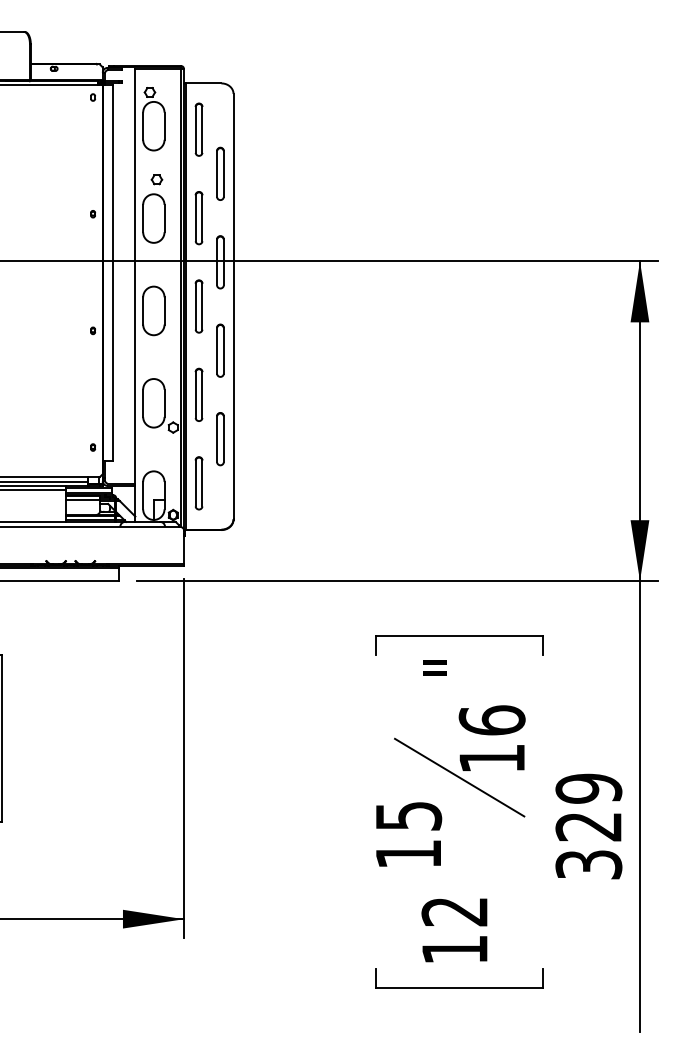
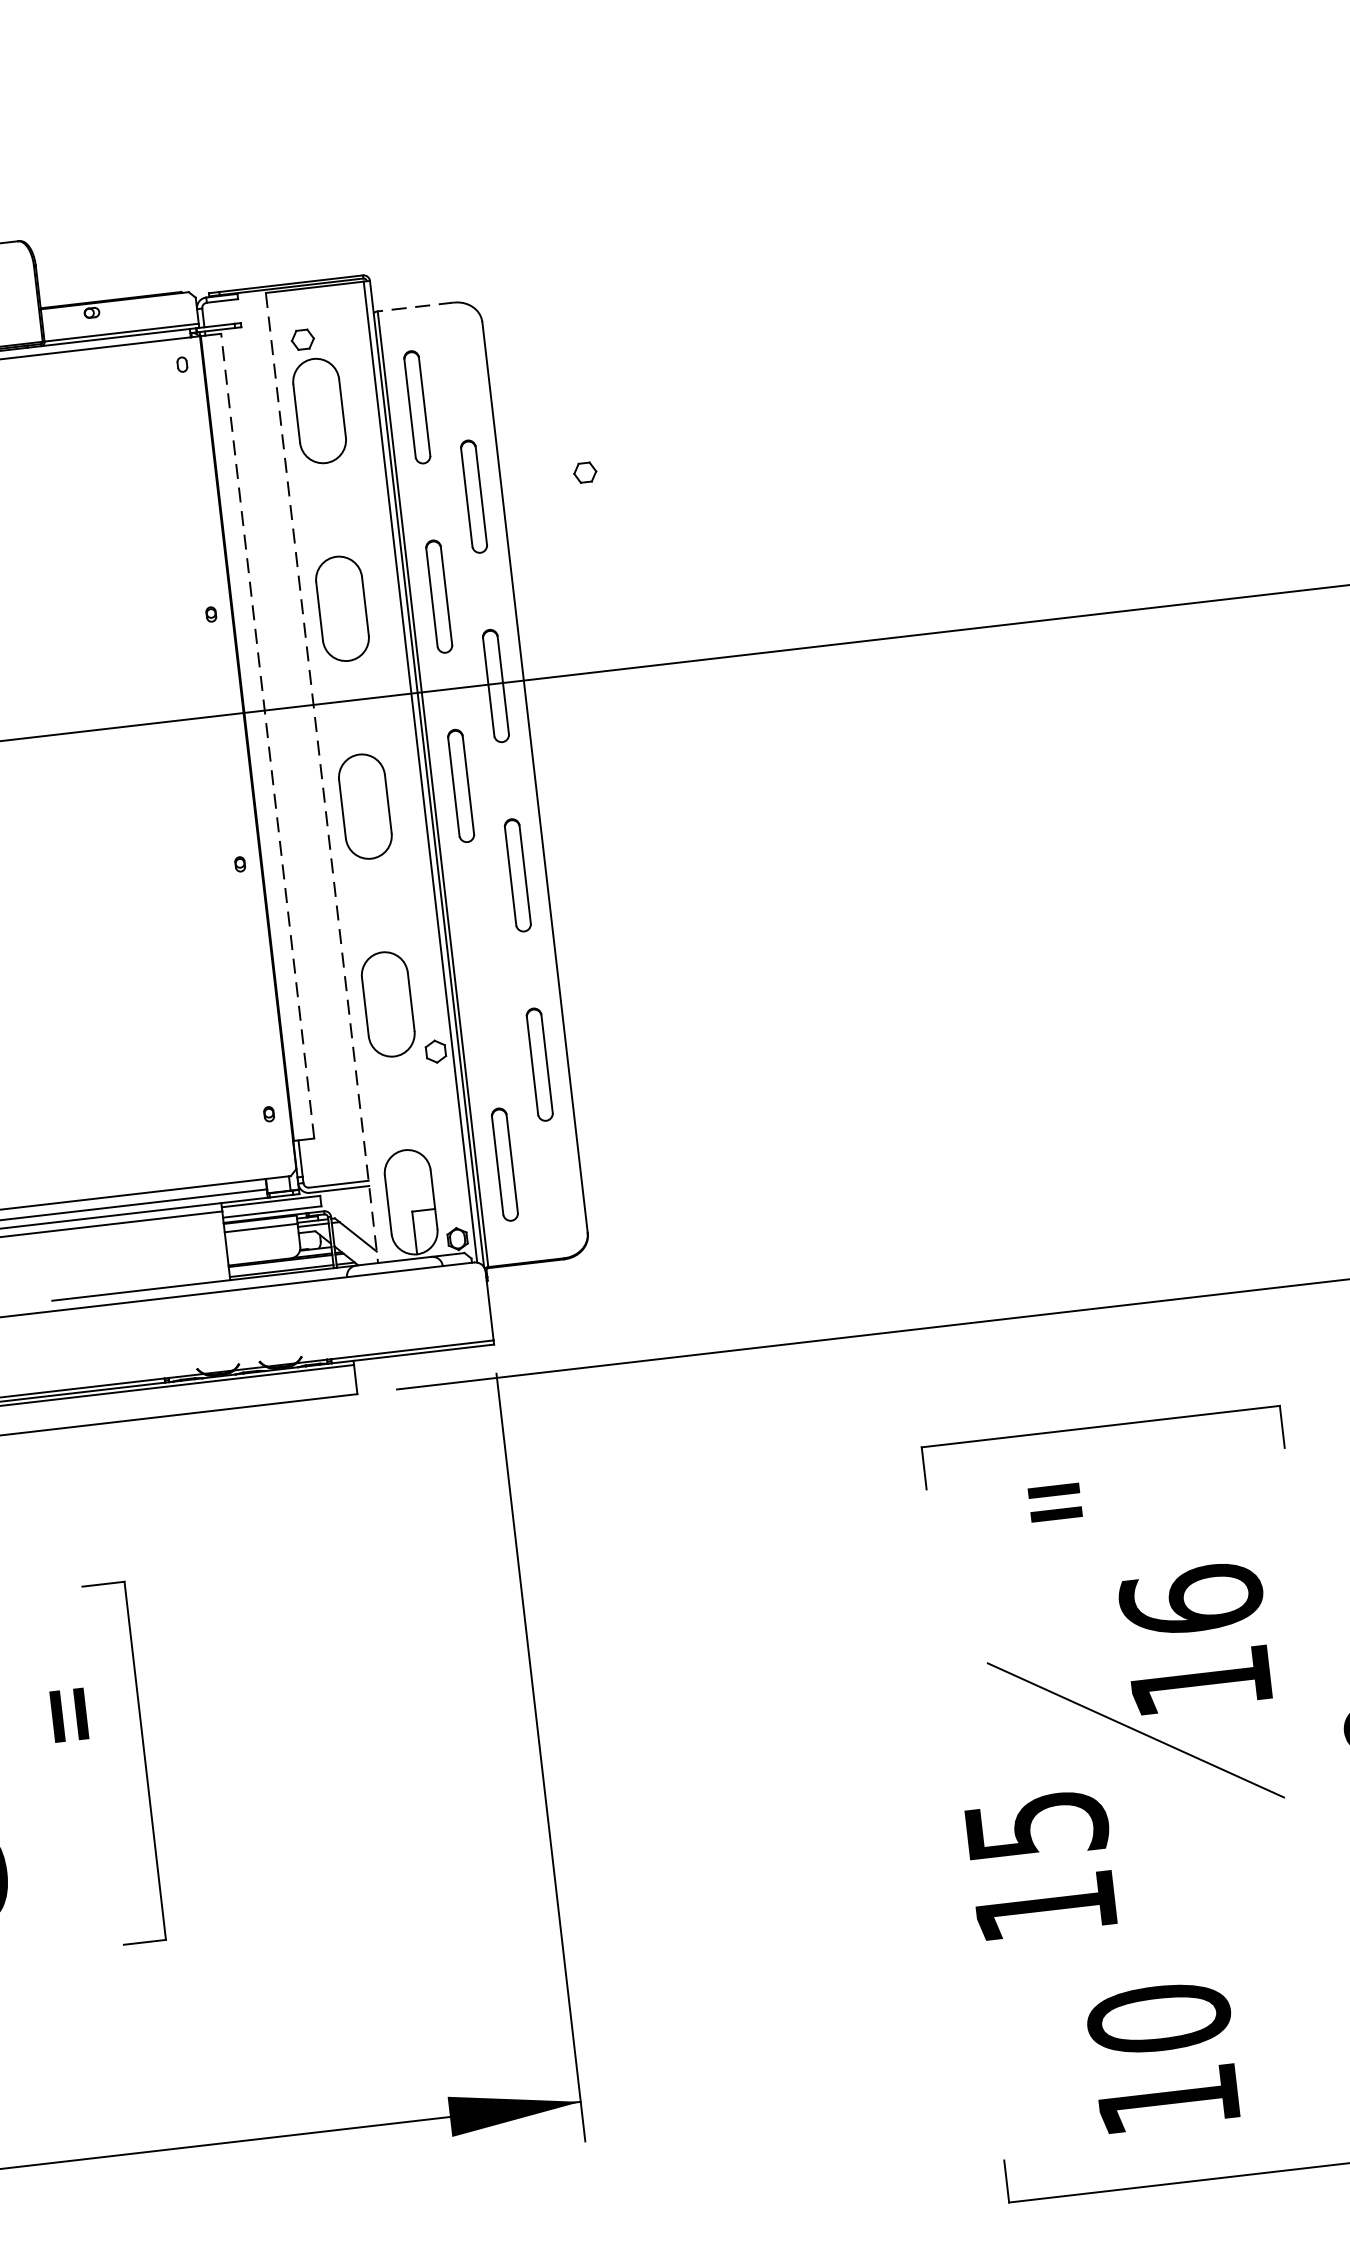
line: (203, 83) -> (415, 307), solid -> dashed
part: (156, 179) -> (584, 472), moved
line: (112, 273) -> (267, 736), solid -> dashed
line: (135, 295) -> (322, 778), solid -> dashed
part: (198, 394) -> (481, 974), removed
text: (454, 911) -> (1158, 2018), 12 -> 10

